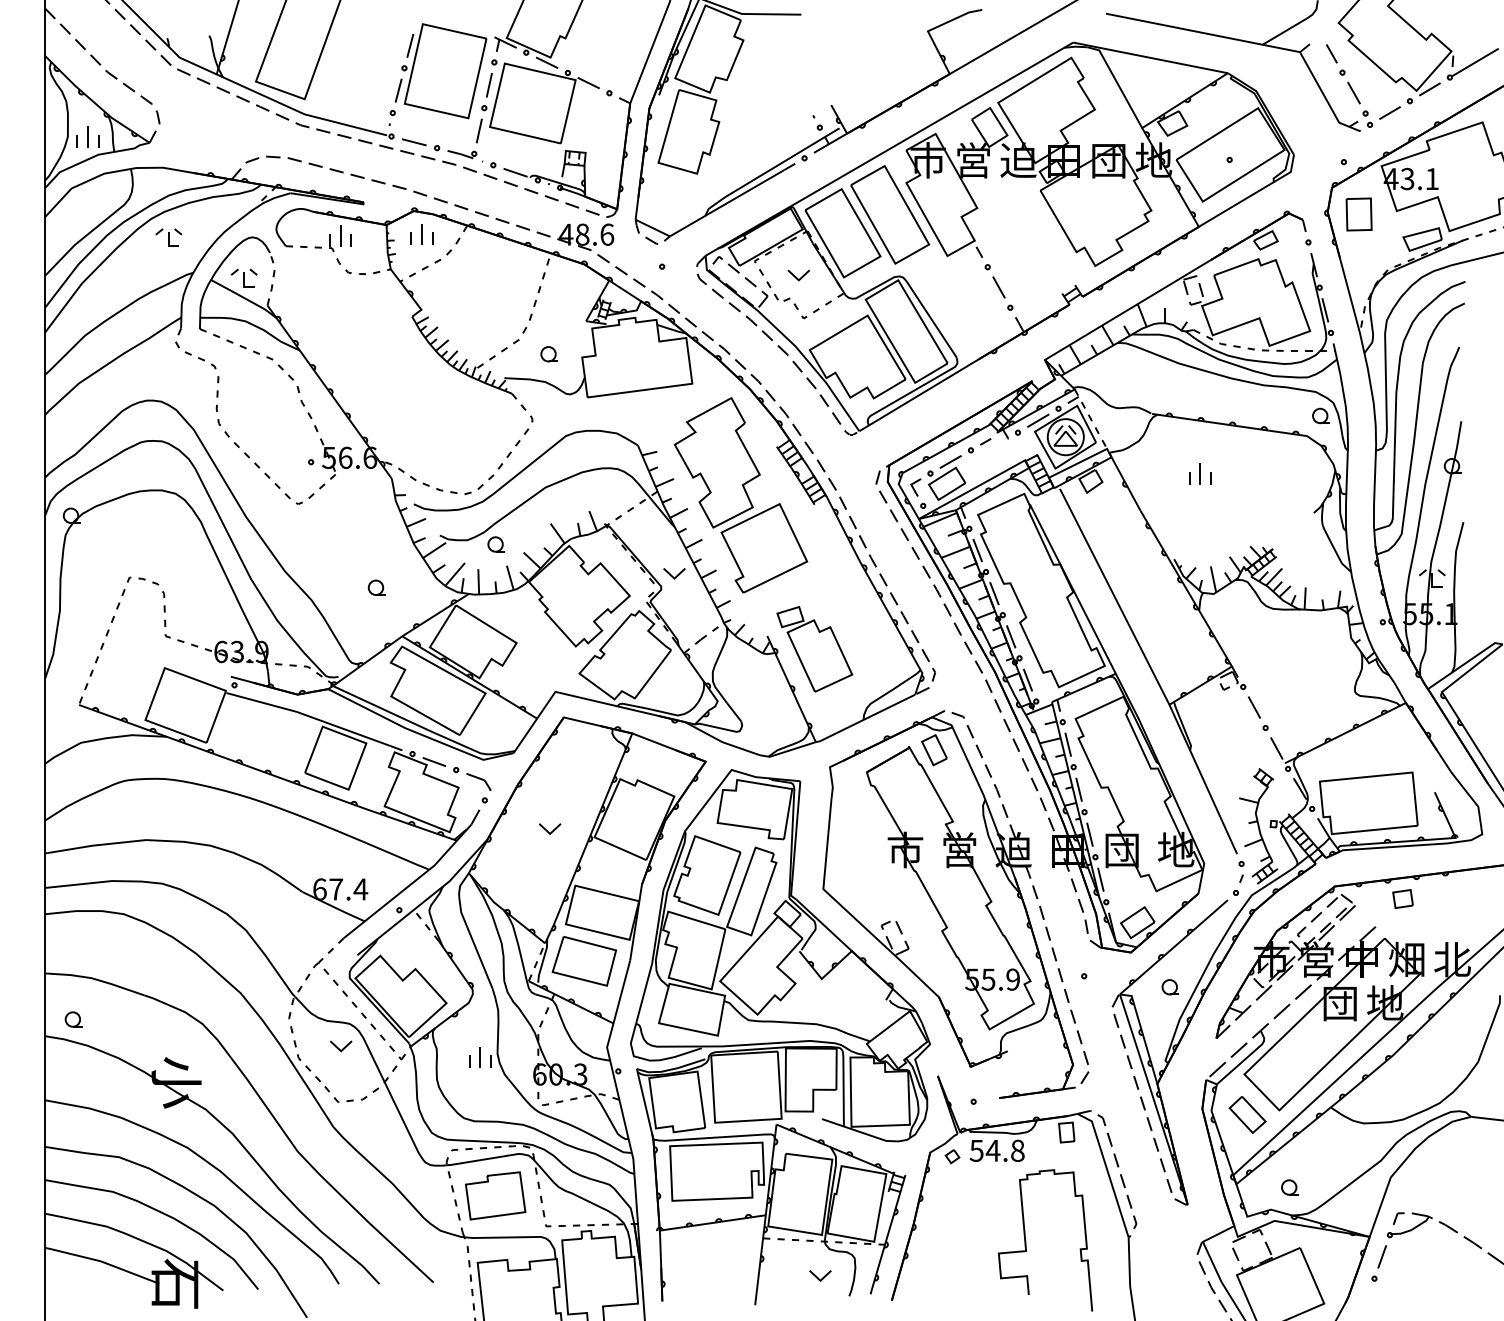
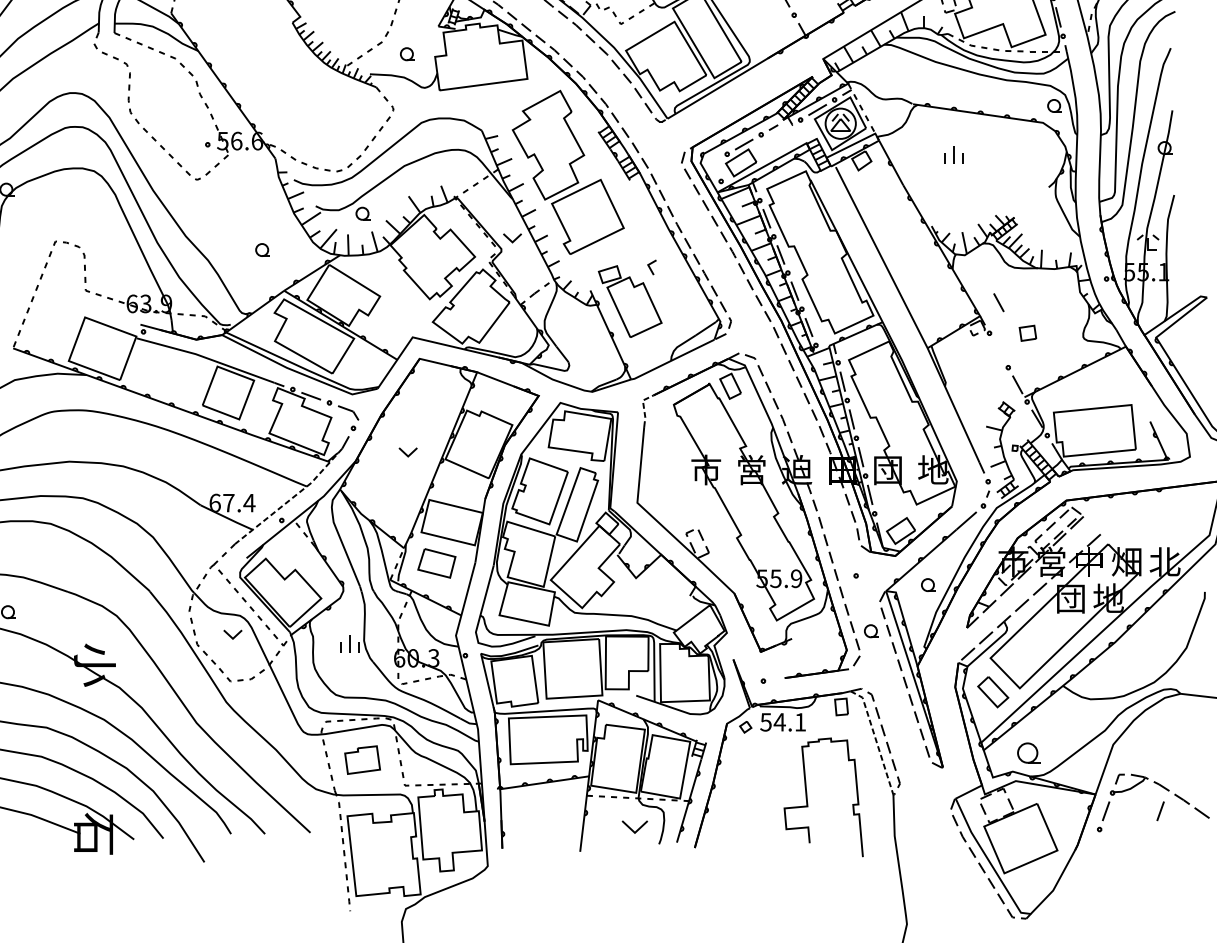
line: (914, 488) -> (650, 268), moved
line: (1253, 707) -> (998, 302), moved
line: (831, 775) -> (644, 407), solid -> dashed
line: (410, 884) -> (291, 498), solid -> dashed
part: (1402, 898) -> (1027, 332), moved
part: (583, 961) -> (436, 563), size x0.7
part: (1101, 1042) -> (870, 631), added
text: (1017, 1150) -> (800, 722), 54.8 -> 54.1
line: (1107, 1170) -> (875, 738), solid -> dashed
part: (1289, 1187) -> (1028, 753), size x1.6
part: (495, 1195) -> (362, 759), size x0.7
line: (1446, 1256) -> (1160, 810), added
part: (820, 1275) -> (634, 826), size x1.4

